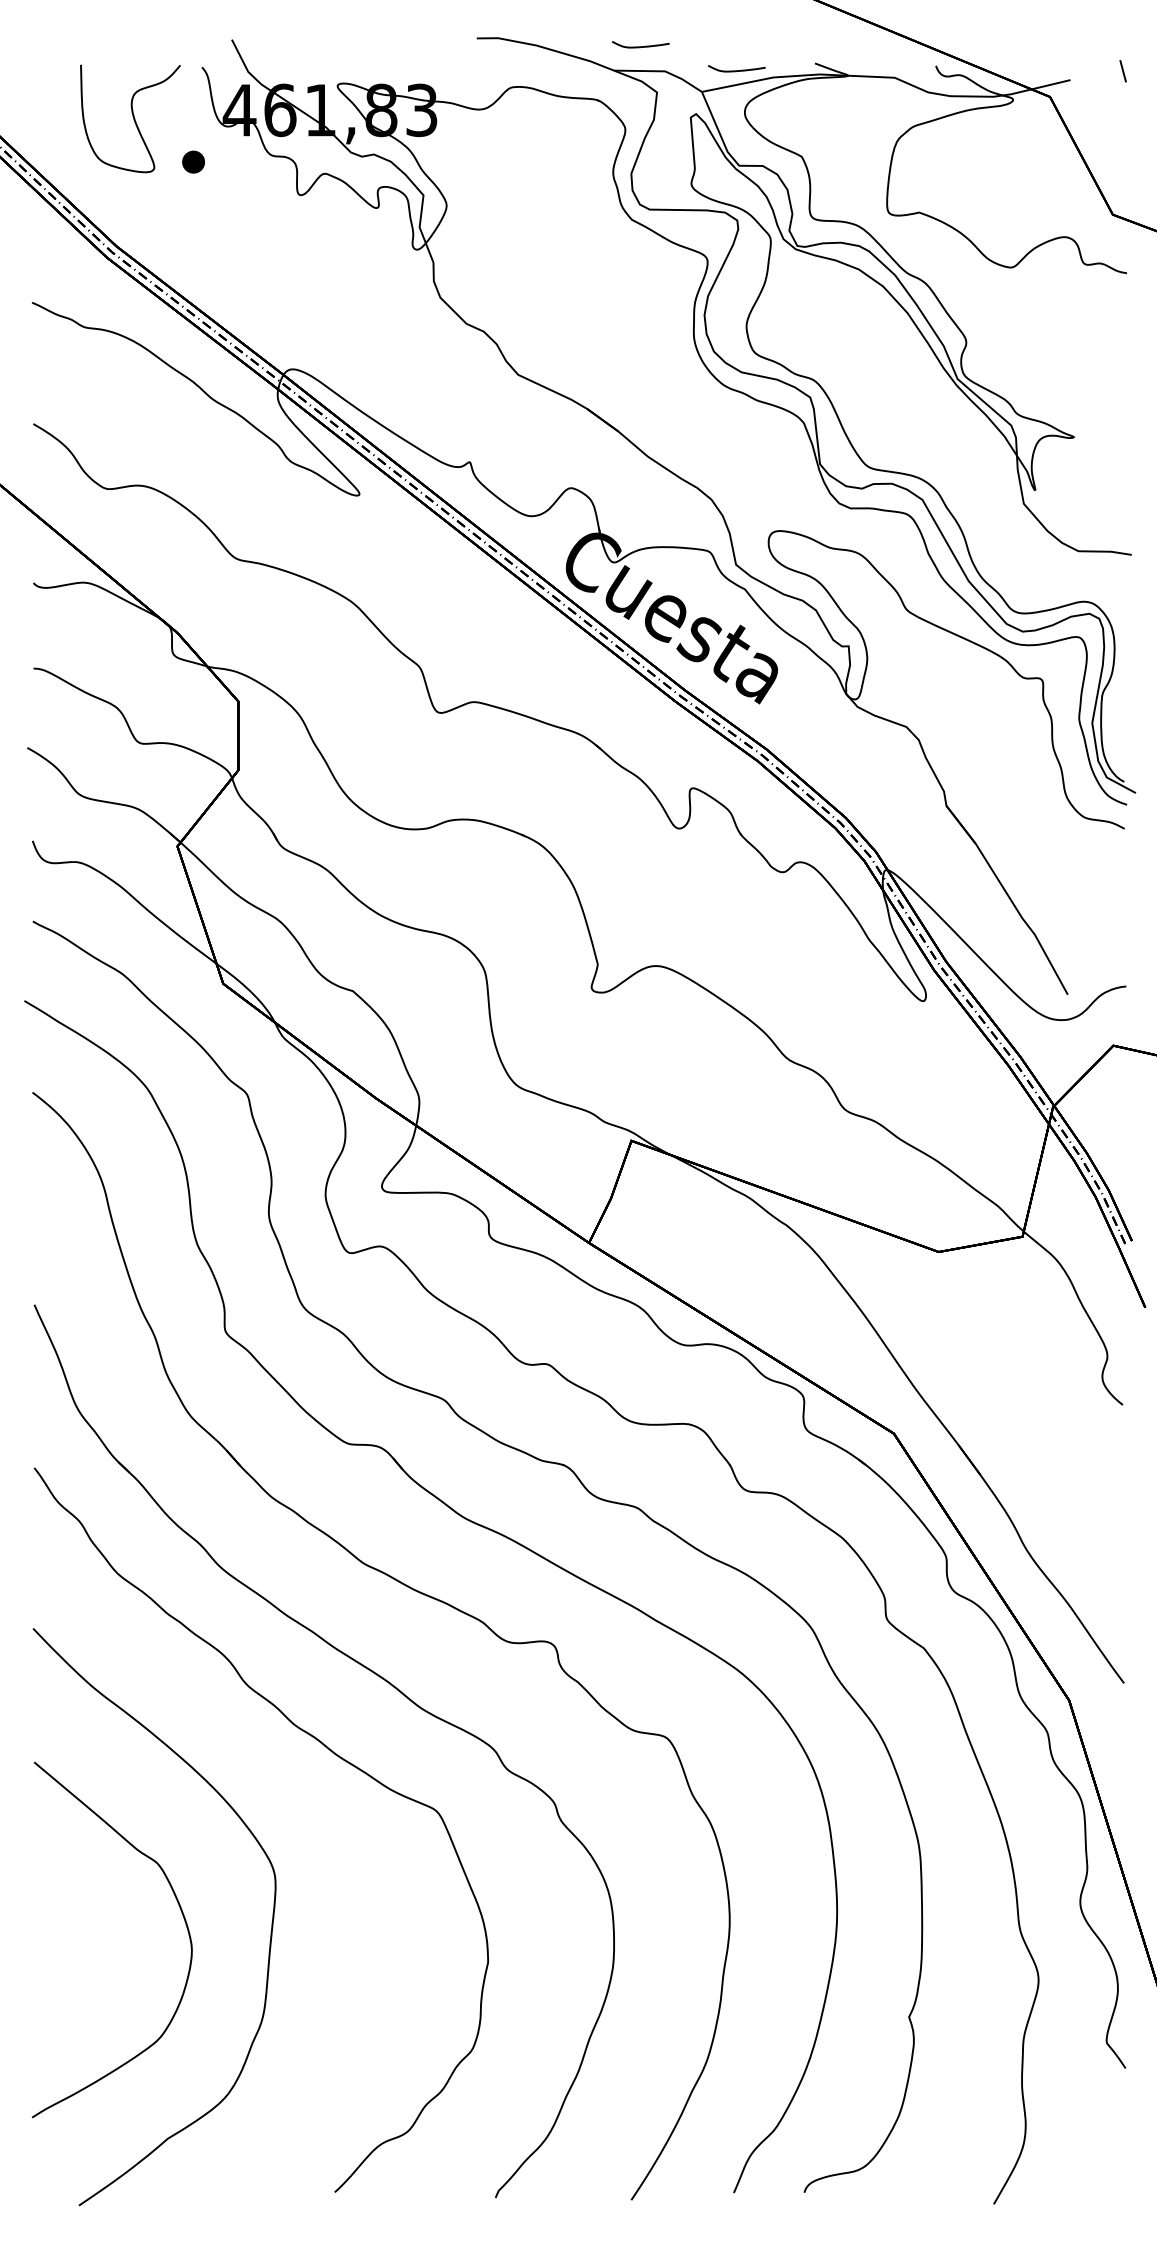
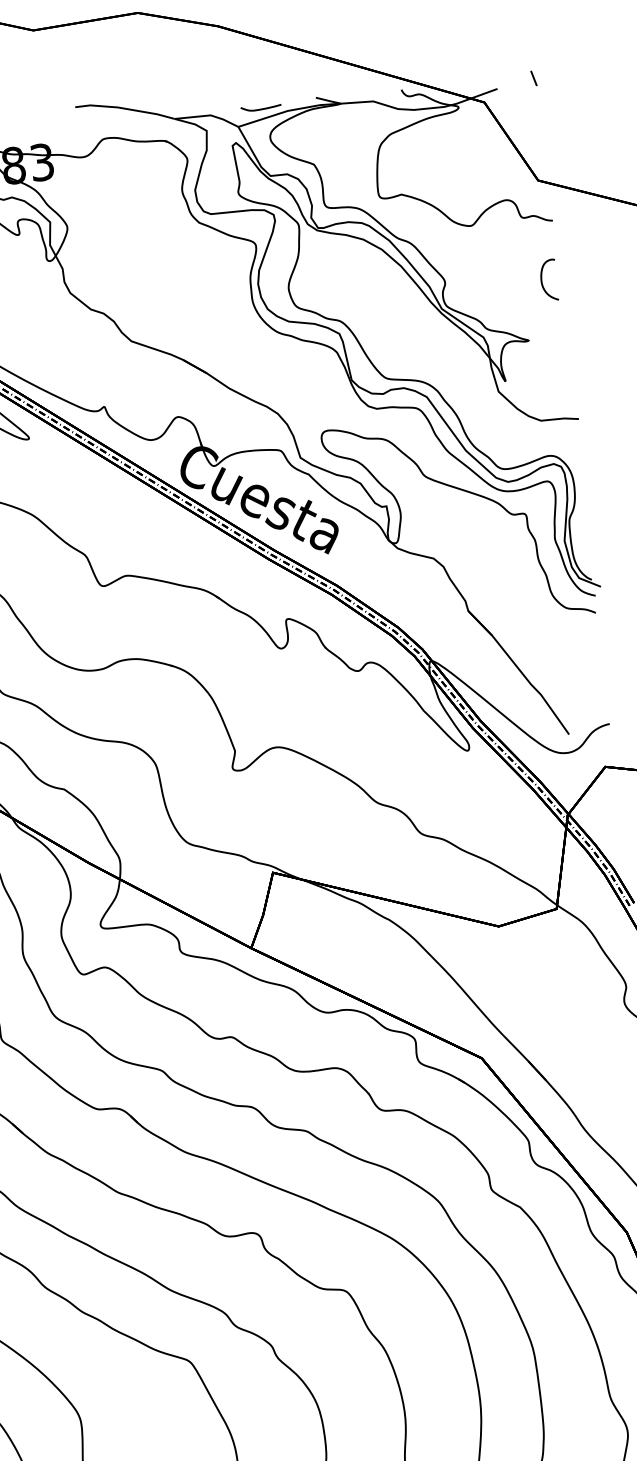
curve: (640, 46) -> (191, 99), removed
curve: (1102, 355) -> (542, 280), added

